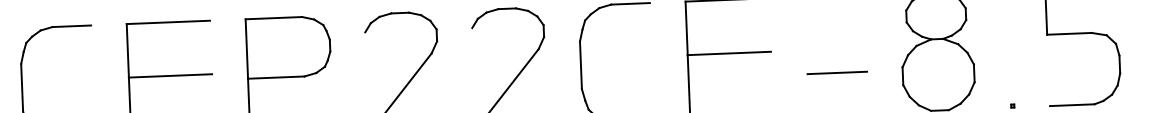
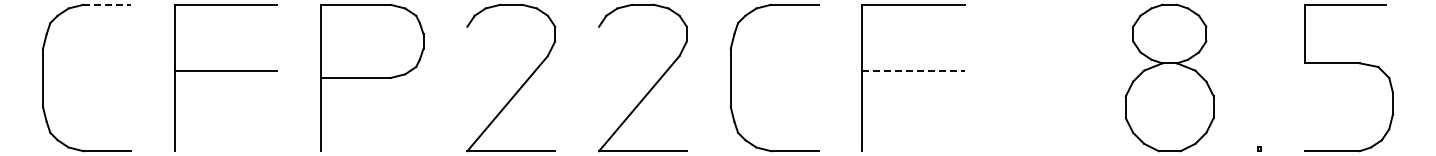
line: (72, 26) -> (107, 4), solid -> dashed
line: (729, 53) -> (914, 70), solid -> dashed
line: (837, 72) -> (1045, 99), removed

